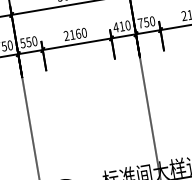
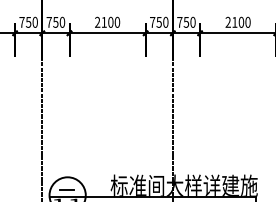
text: (118, 27) -> (155, 22), 410 -> 750
text: (77, 33) -> (110, 21), 2160 -> 2100
text: (22, 43) -> (48, 22), 550 -> 750

